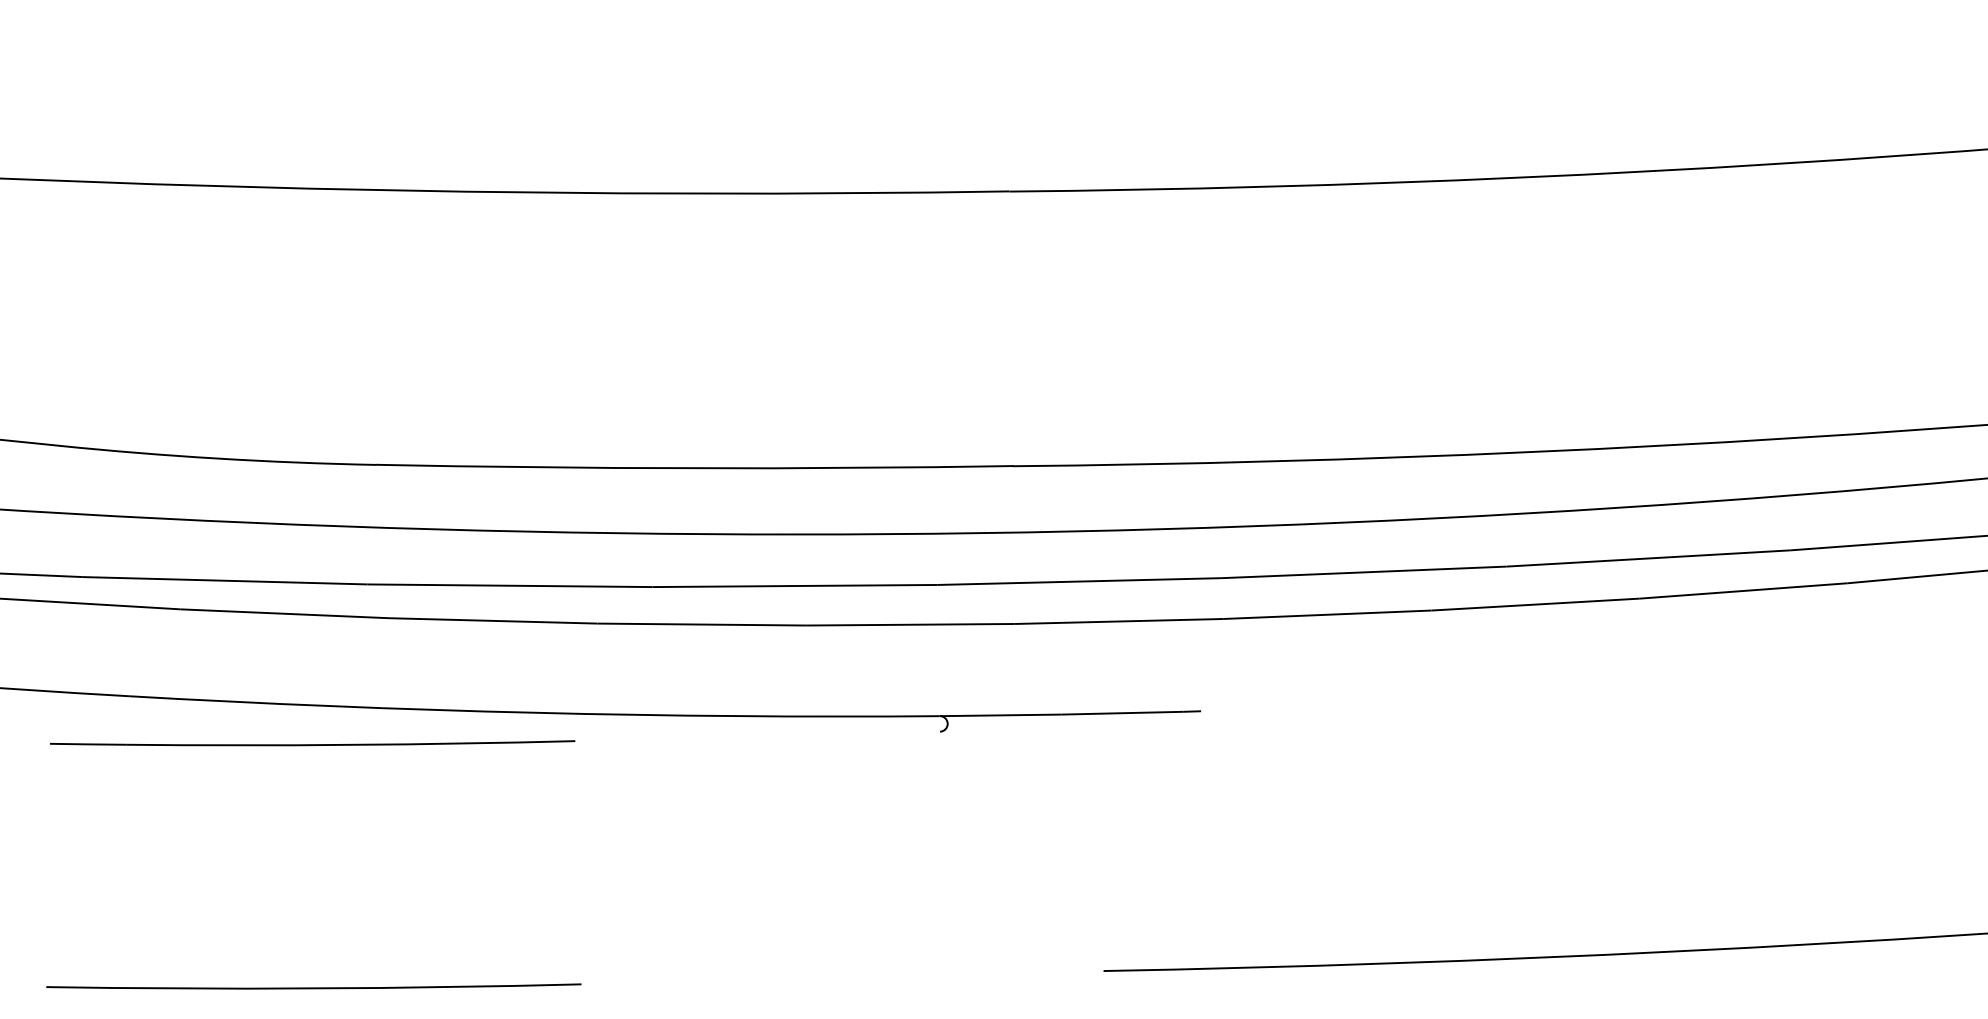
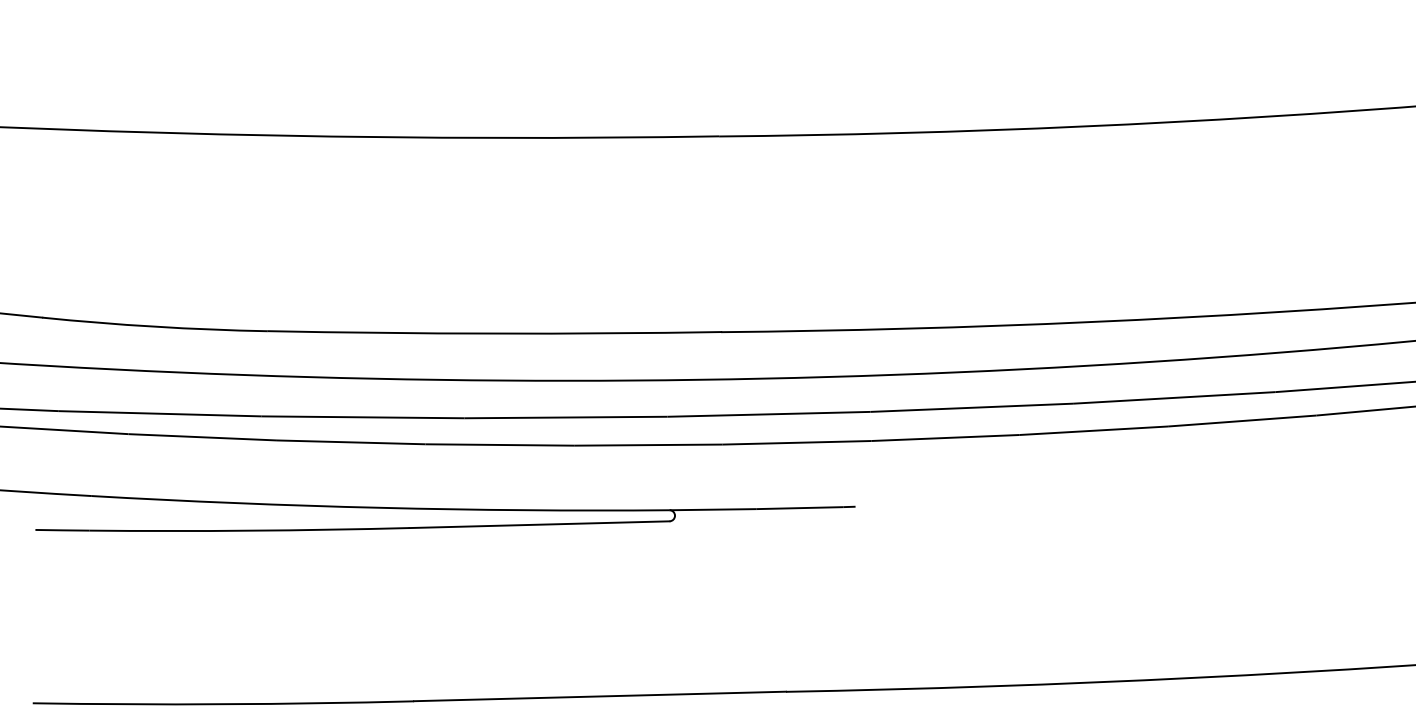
line: (757, 736) -> (539, 524), added
line: (842, 977) -> (600, 696), added

